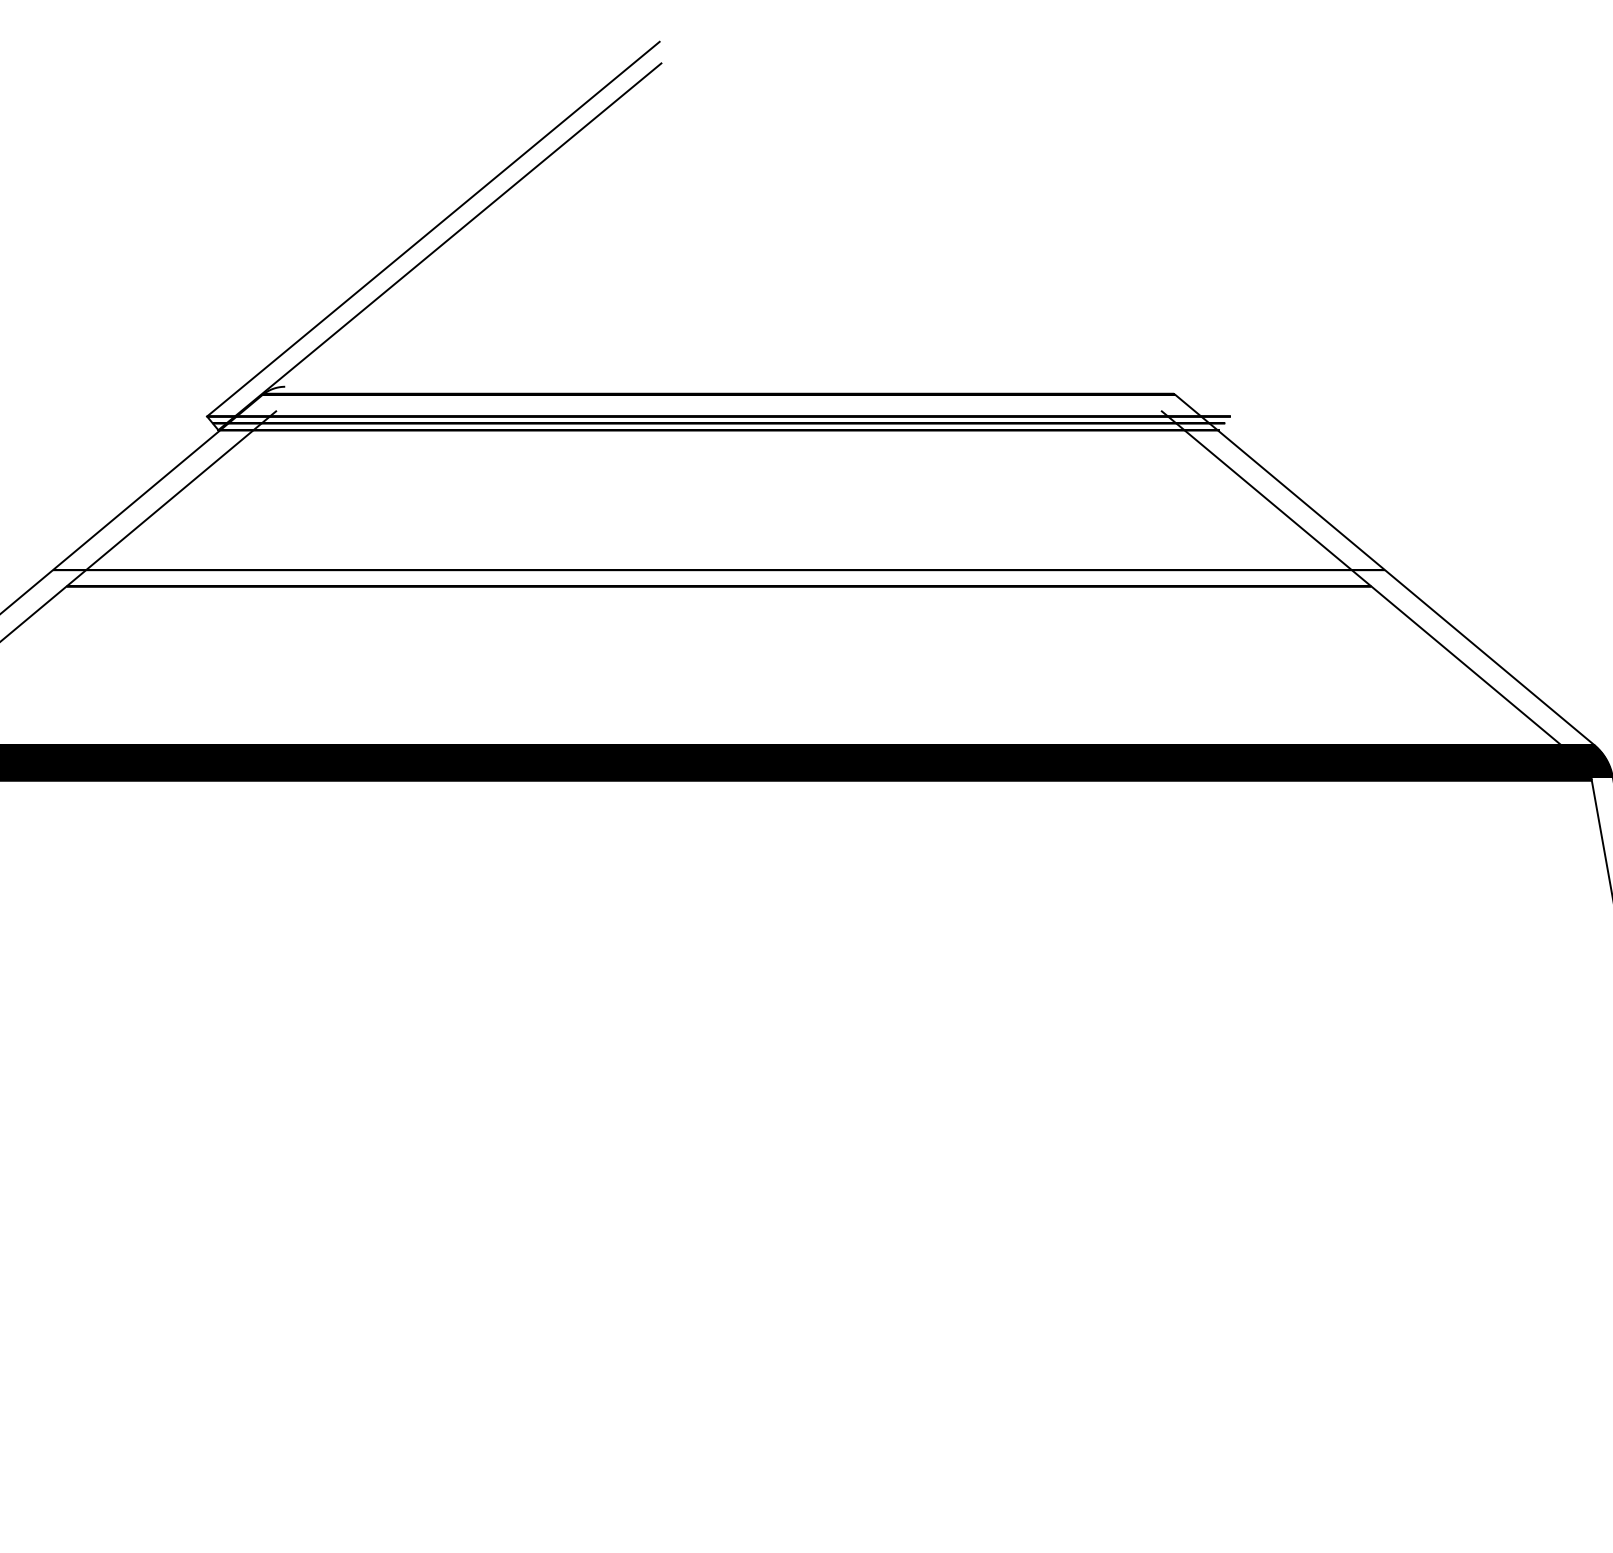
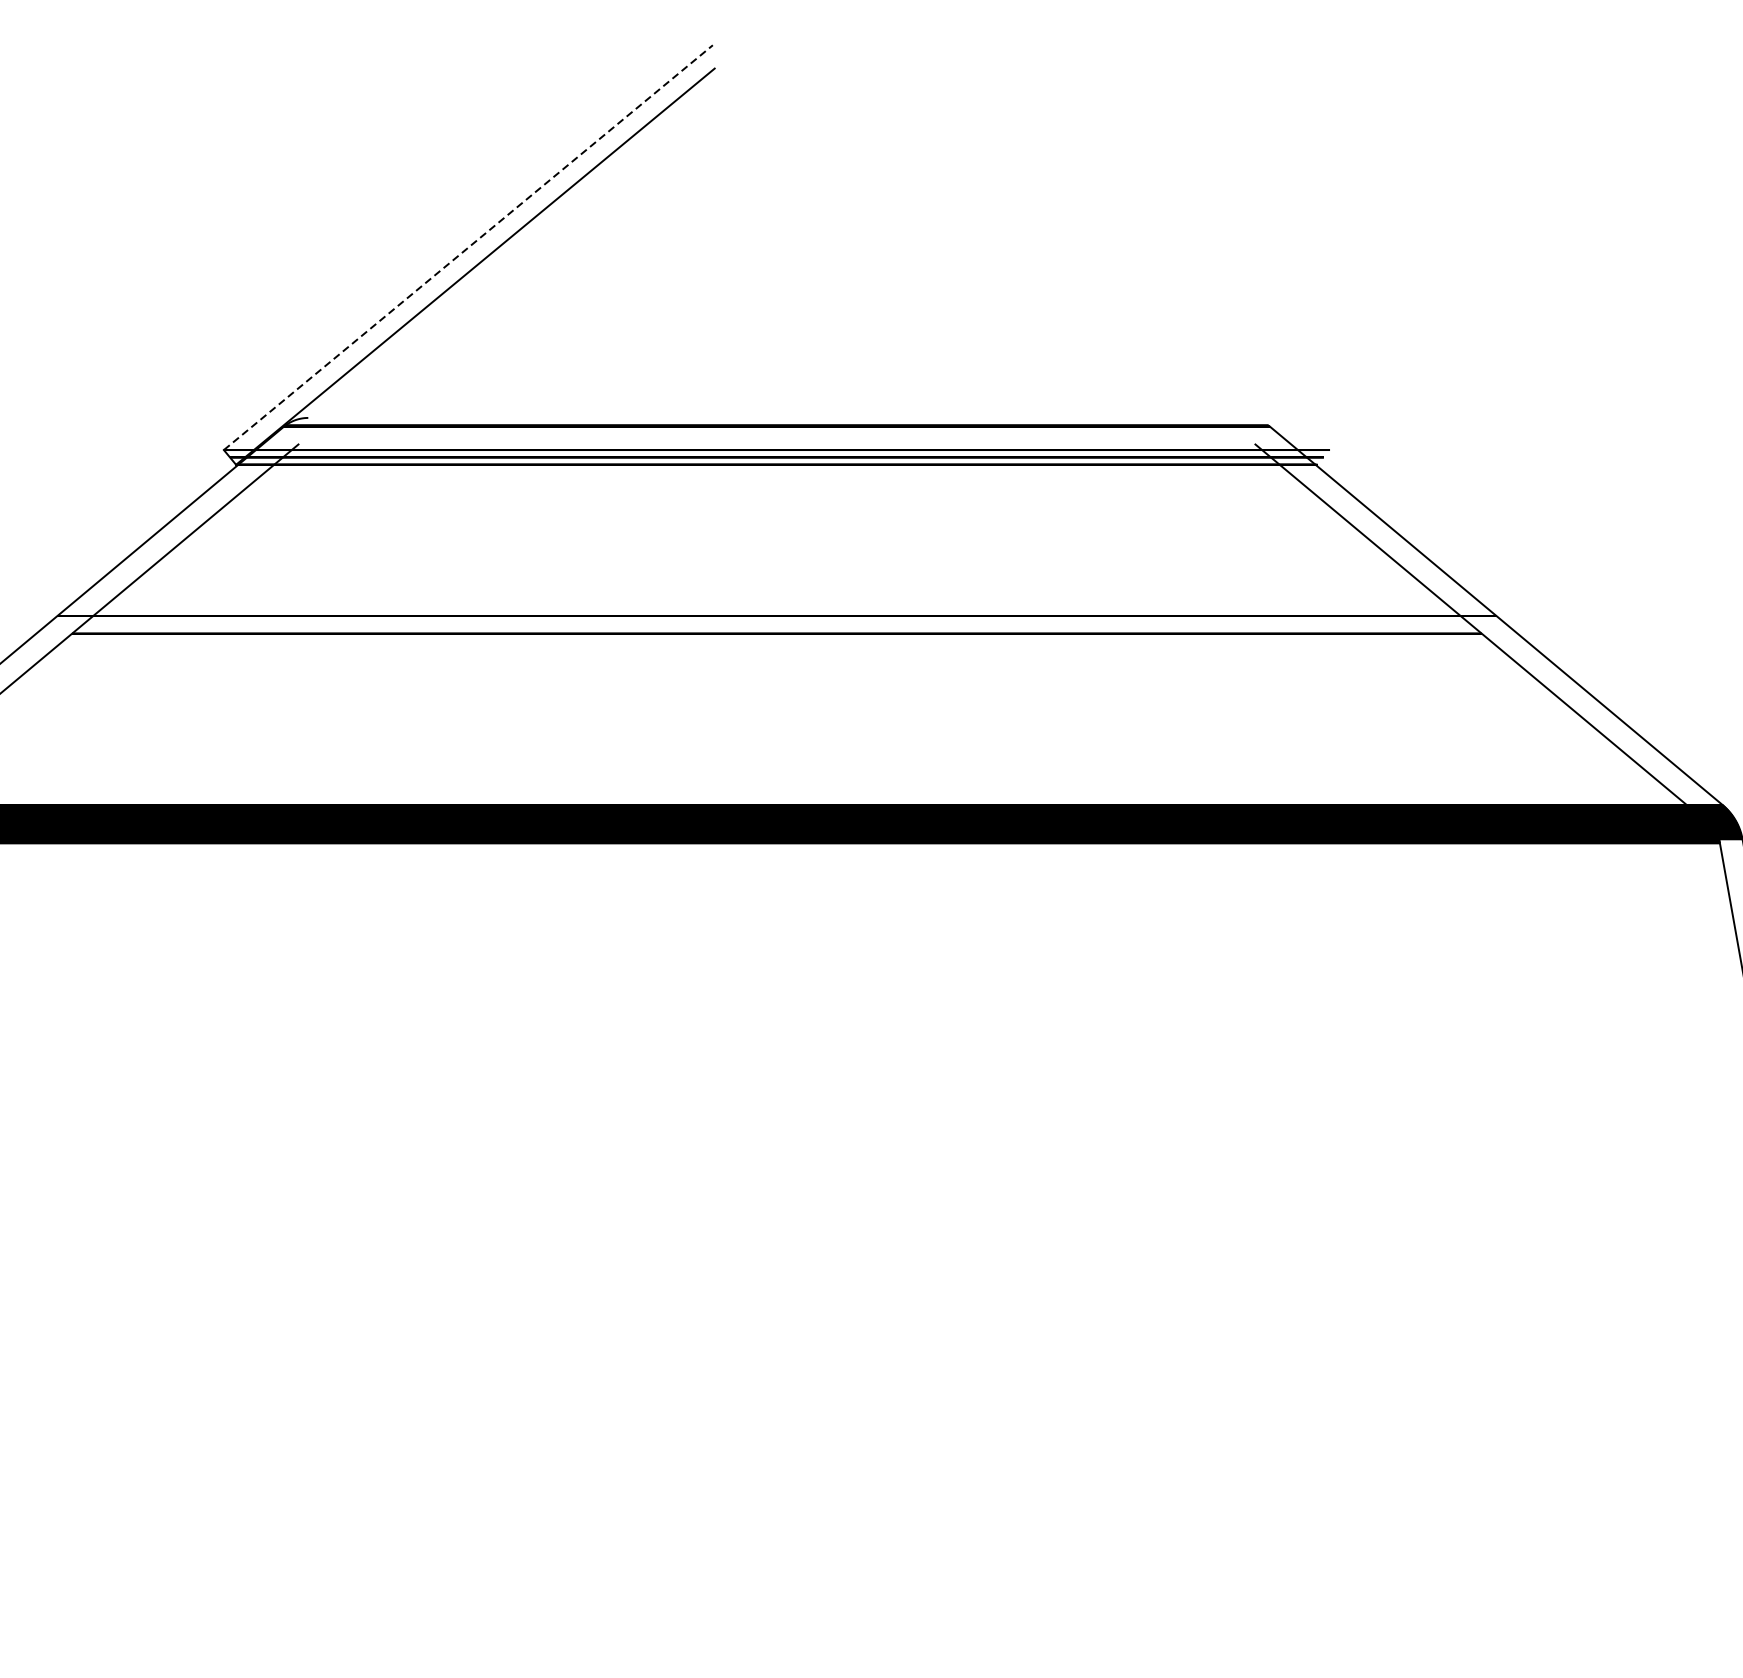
line: (433, 229) -> (468, 248), solid -> dashed

